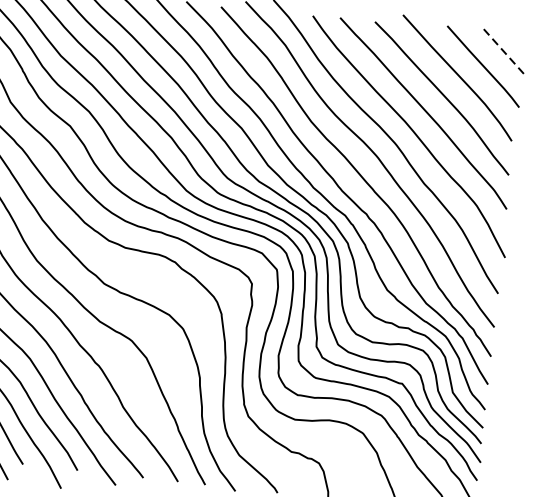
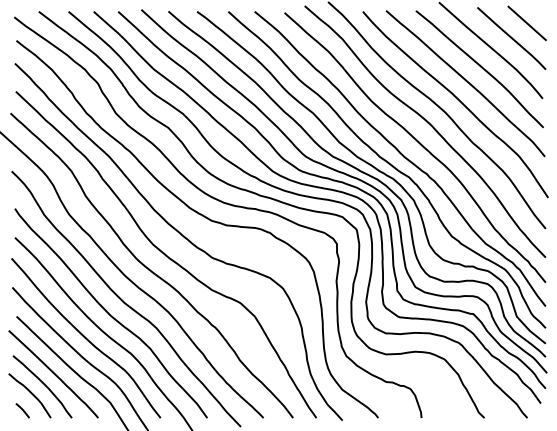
line: (503, 51) -> (527, 23), dashed -> solid

